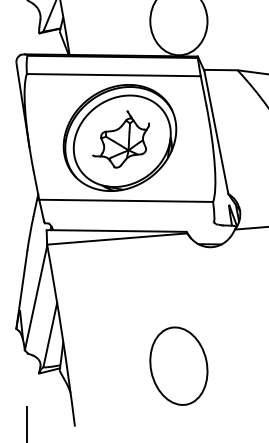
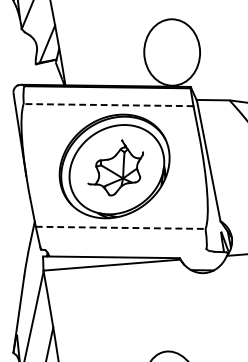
line: (113, 75) -> (108, 105), solid -> dashed
line: (126, 200) -> (121, 227), solid -> dashed

